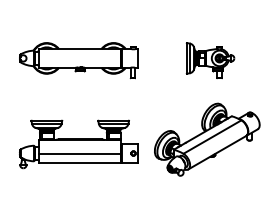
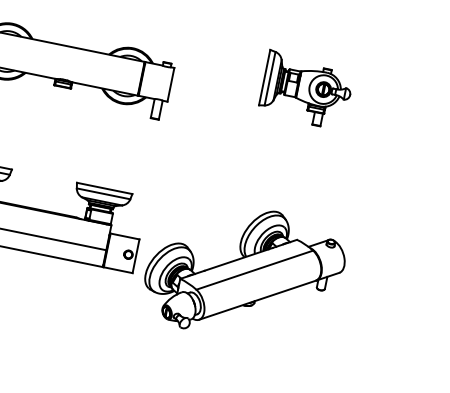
part: (210, 60) -> (306, 90), moved
part: (207, 139) -> (244, 272), moved

